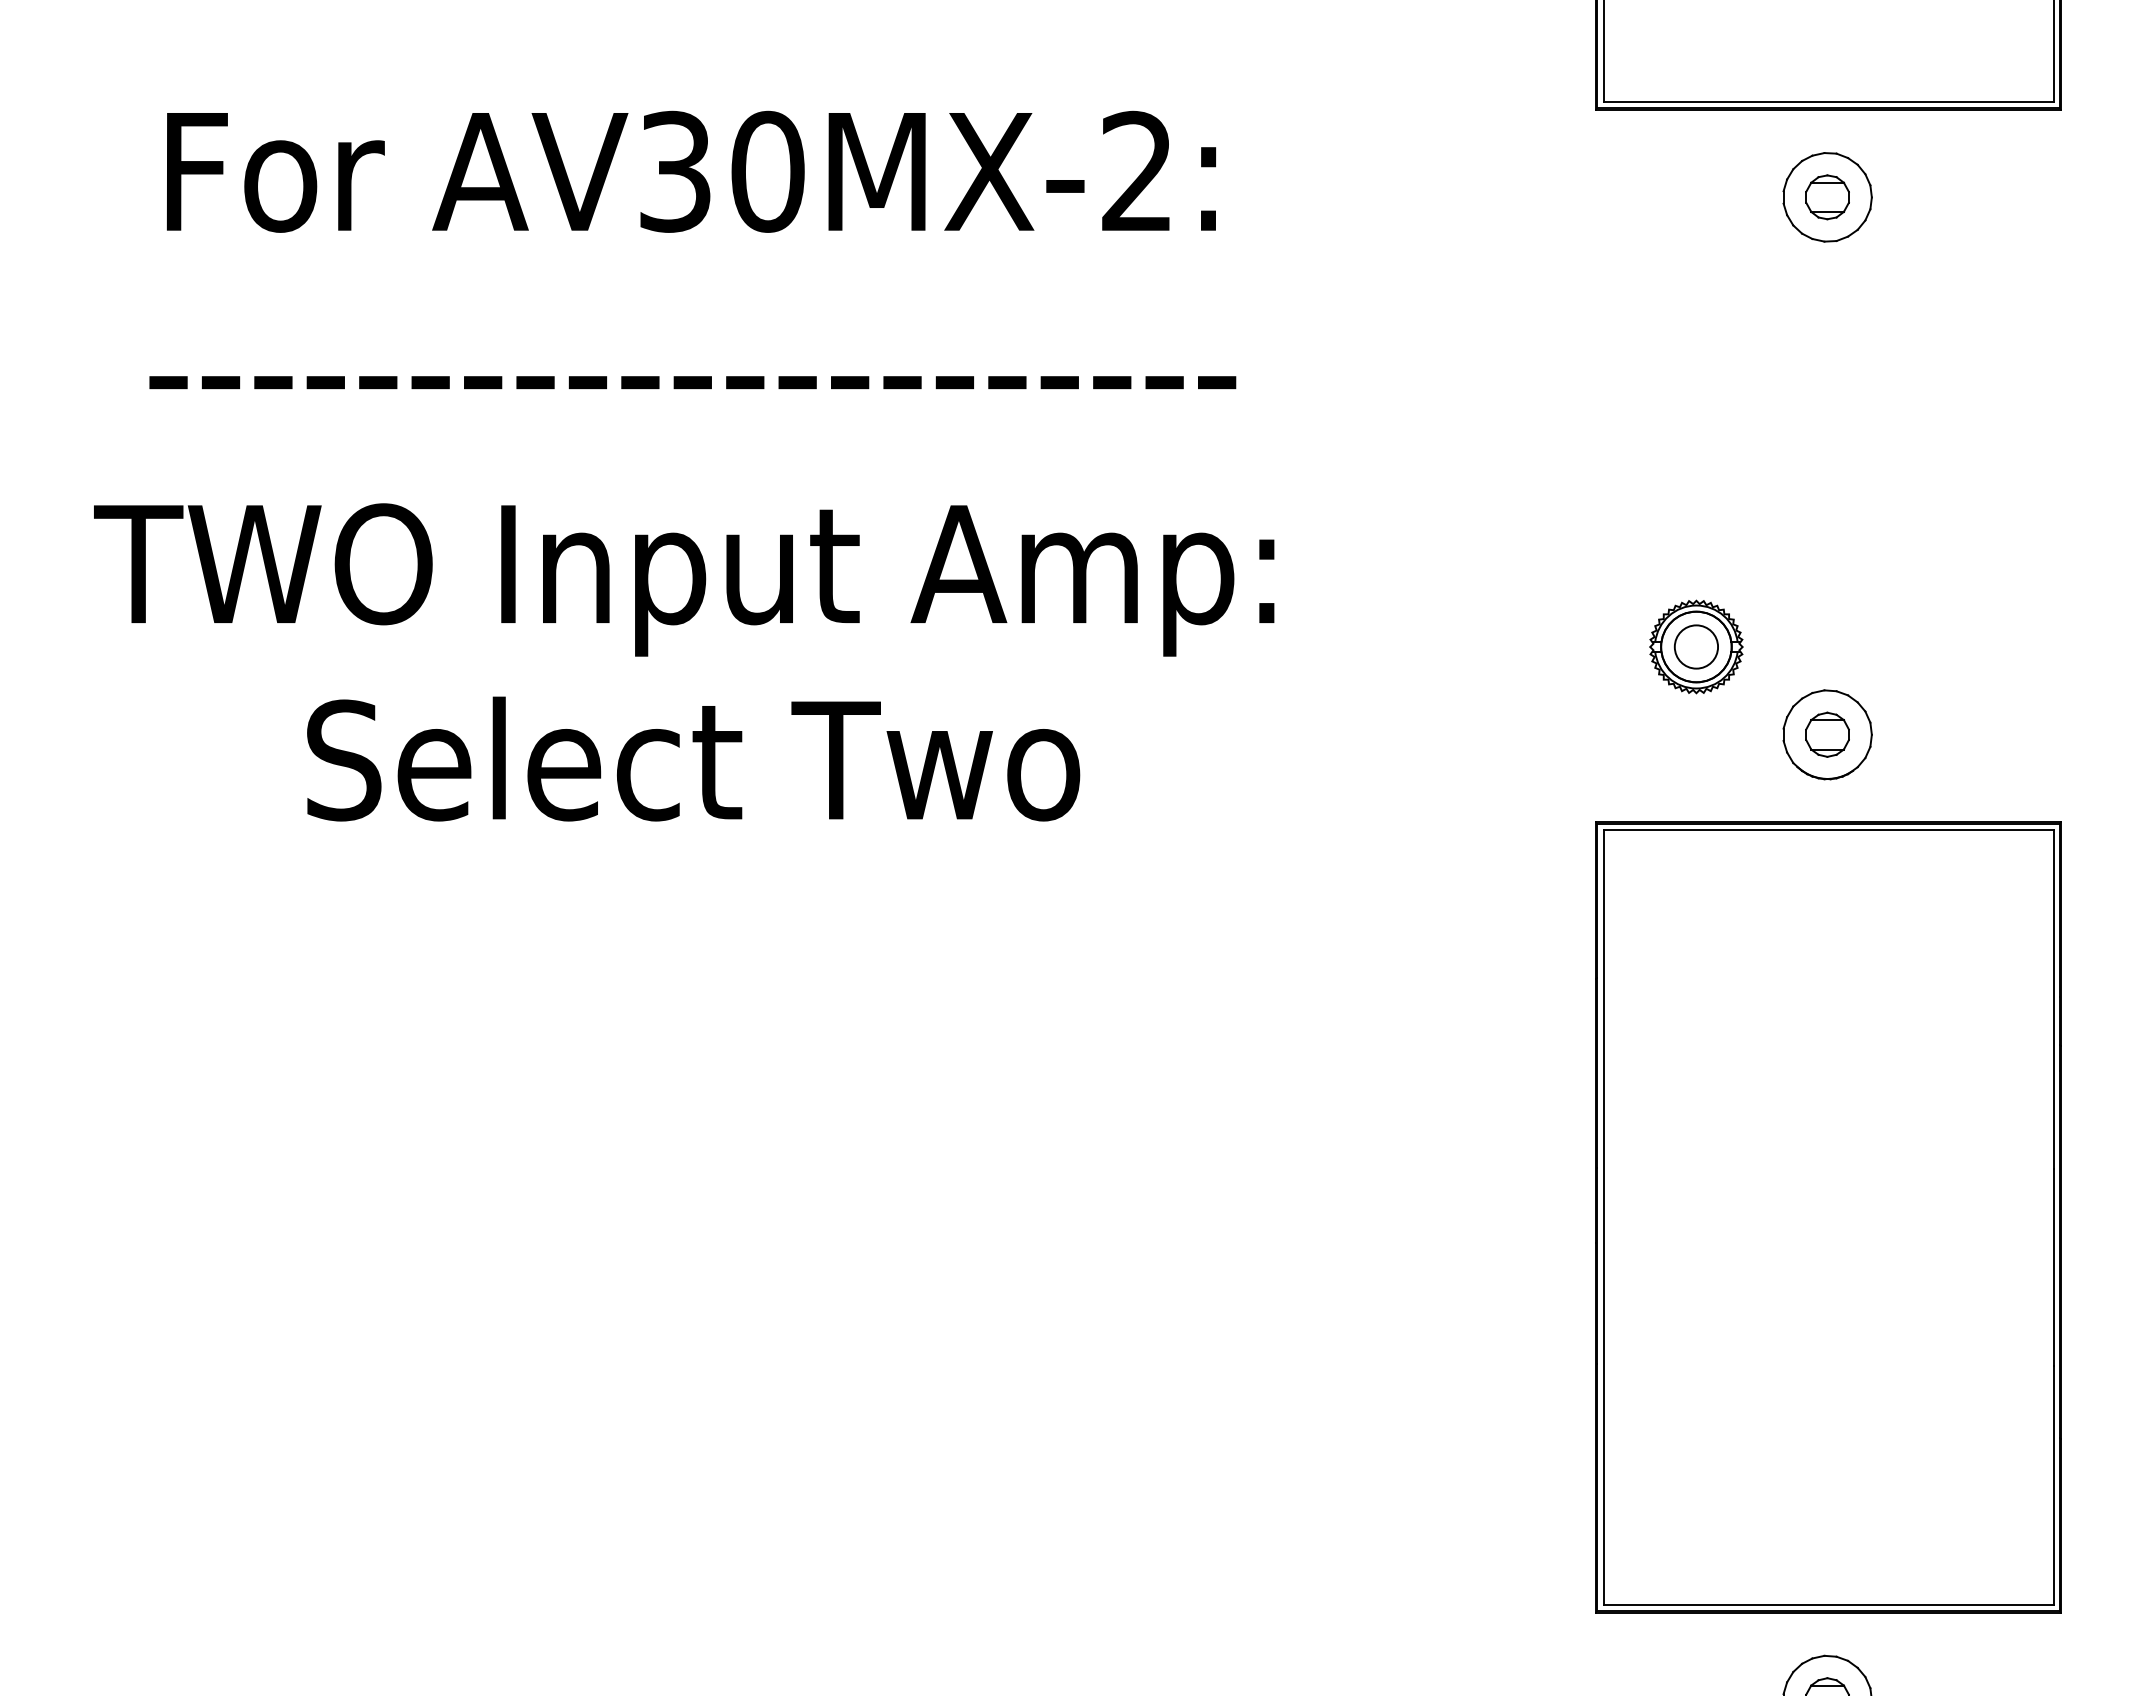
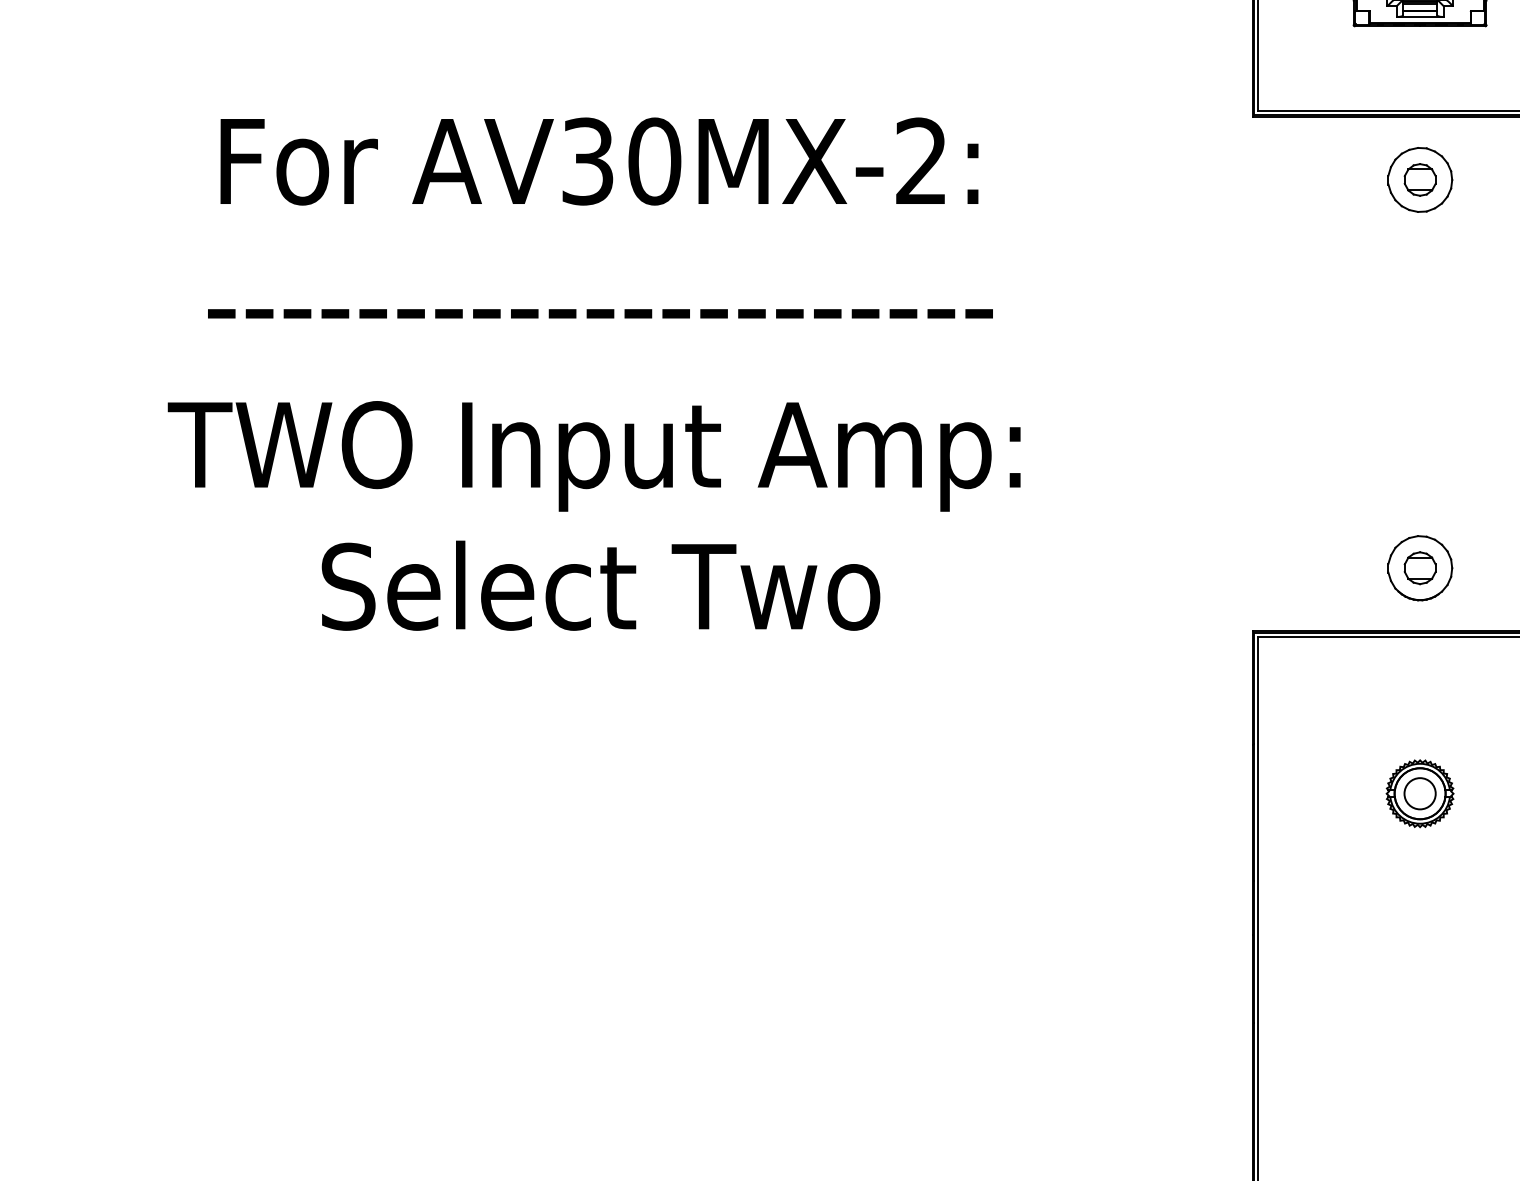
part: (1696, 646) -> (1420, 793), moved

